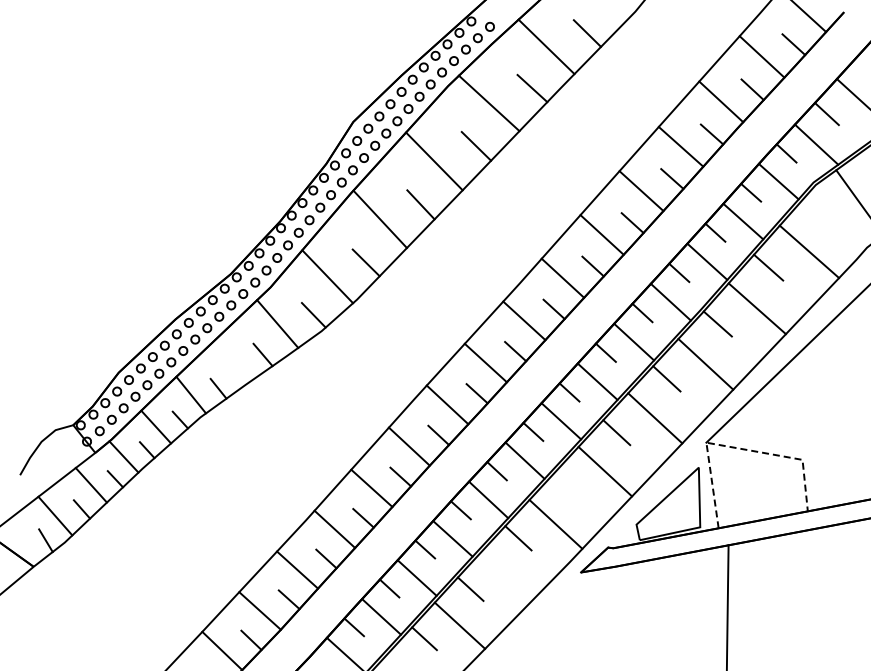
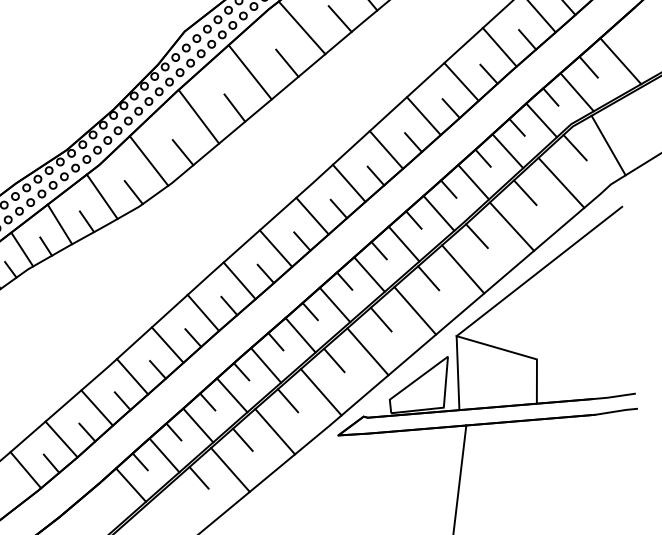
line: (820, 209) -> (574, 147), added
line: (231, 360) -> (59, 223), added
line: (737, 448) -> (482, 343), dashed -> solid
line: (567, 485) -> (334, 360), added
line: (507, 575) -> (275, 431), added

